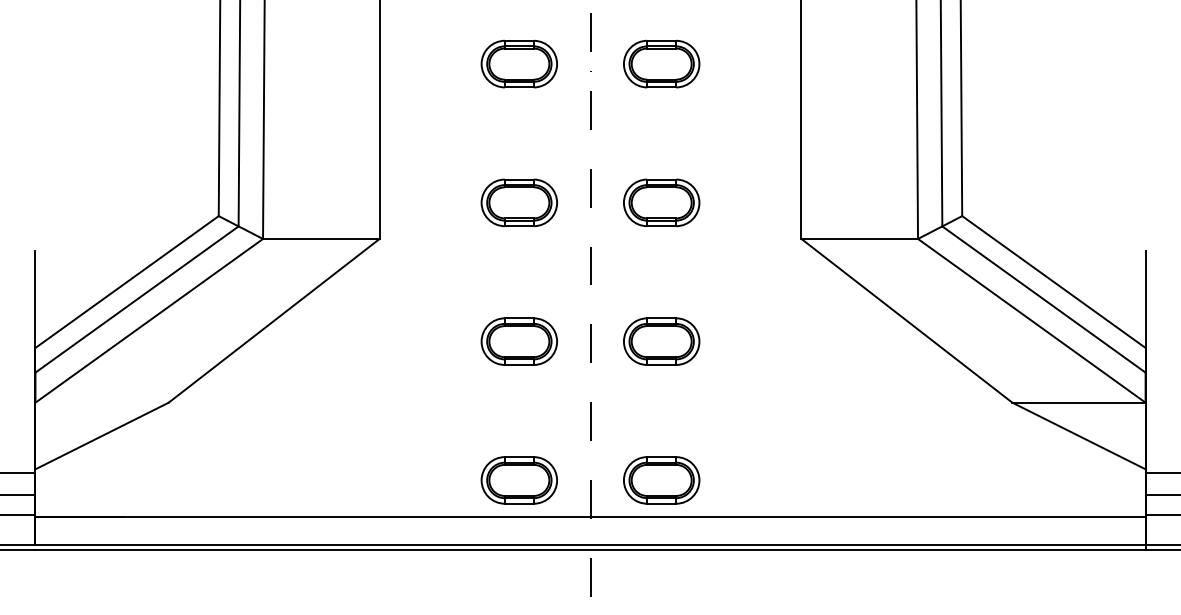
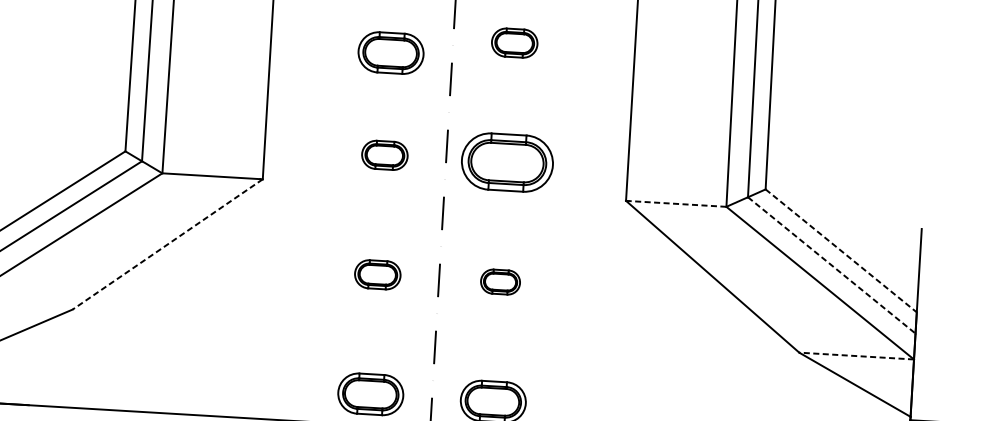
part: (518, 63) -> (390, 52), moved
part: (661, 63) -> (514, 42), size x0.7
part: (518, 202) -> (384, 155), size x0.7
part: (661, 202) -> (507, 162), size x1.4
line: (861, 238) -> (677, 203), solid -> dashed
line: (1053, 282) -> (840, 251), solid -> dashed
line: (1044, 299) -> (832, 265), solid -> dashed
line: (274, 320) -> (168, 244), solid -> dashed
part: (518, 341) -> (377, 274), size x0.7
part: (661, 341) -> (500, 282), size x0.6
line: (1078, 402) -> (856, 355), solid -> dashed

